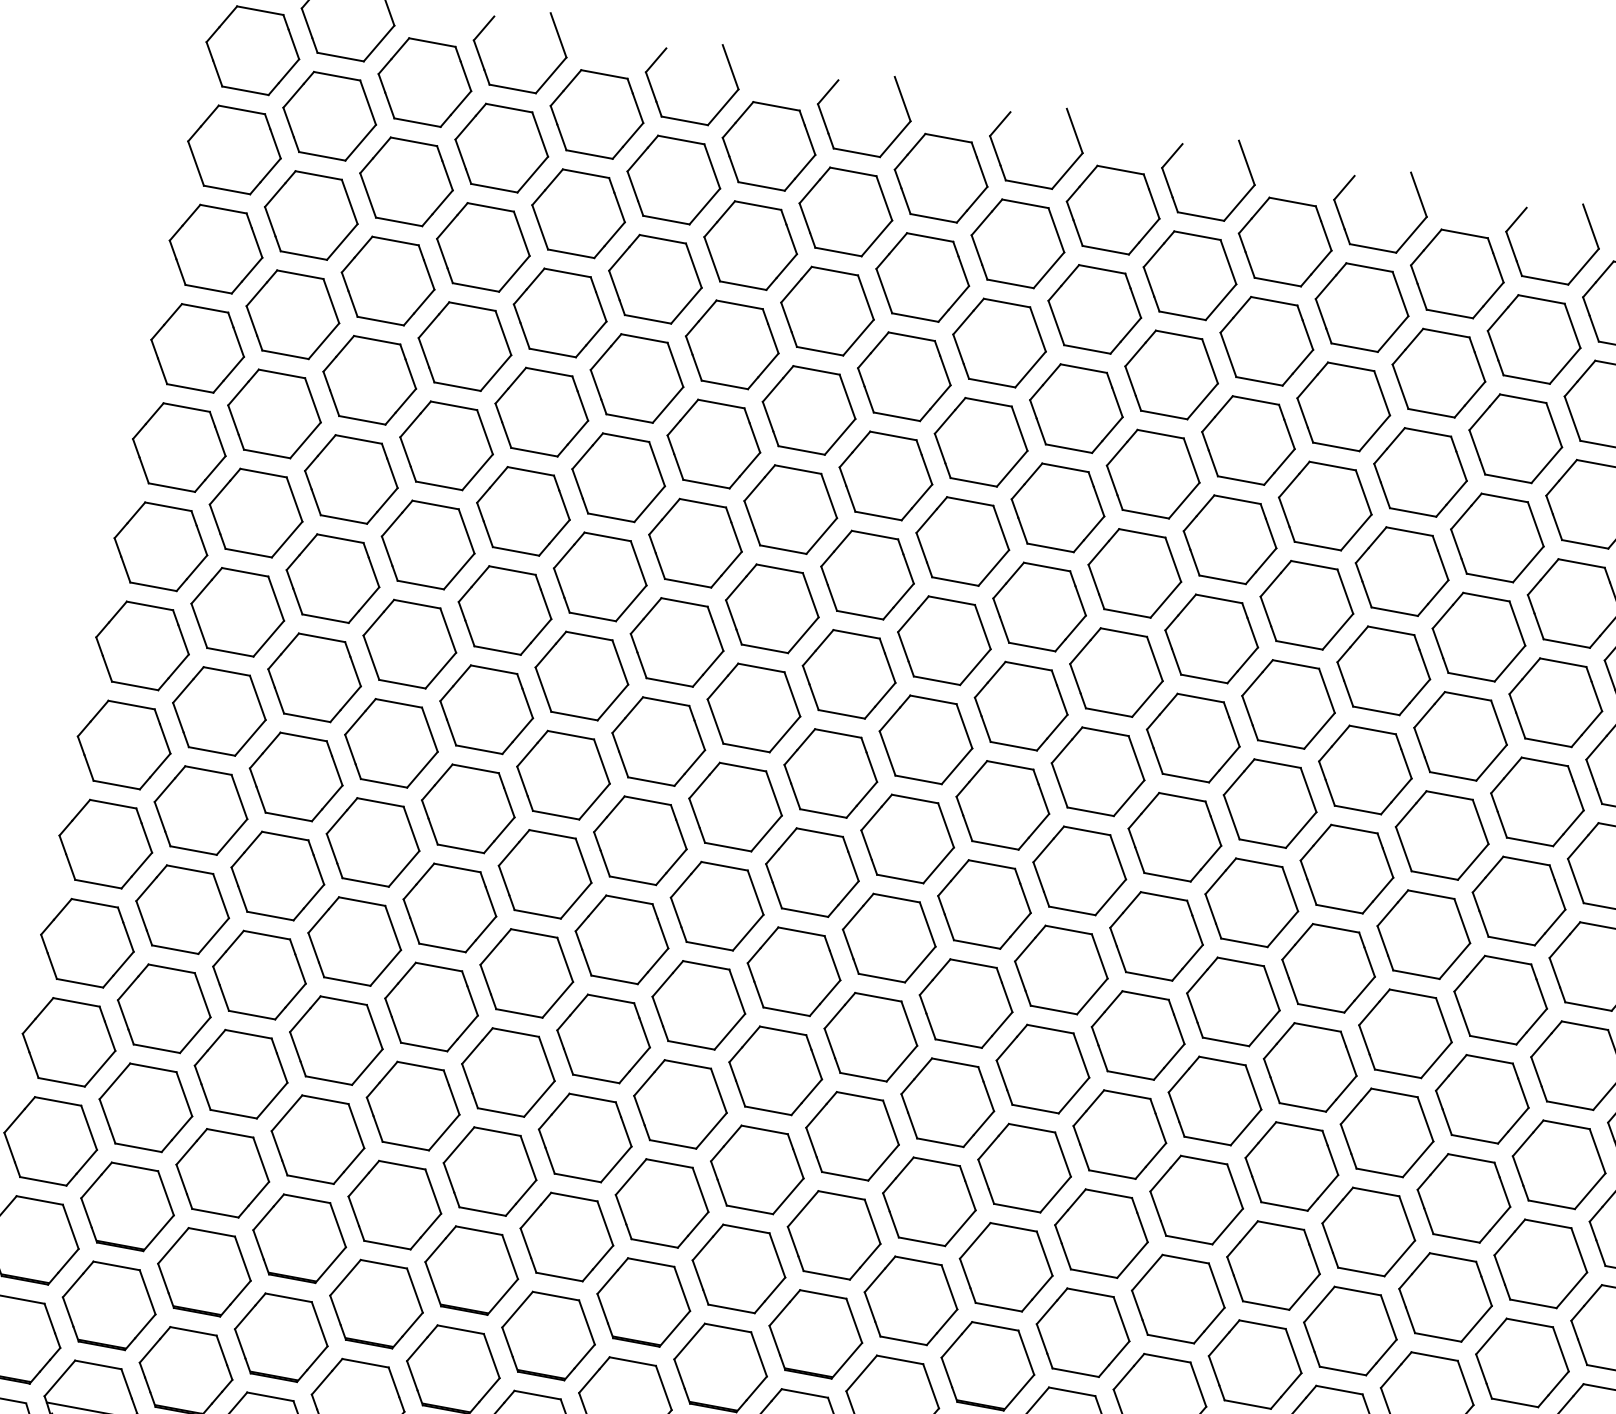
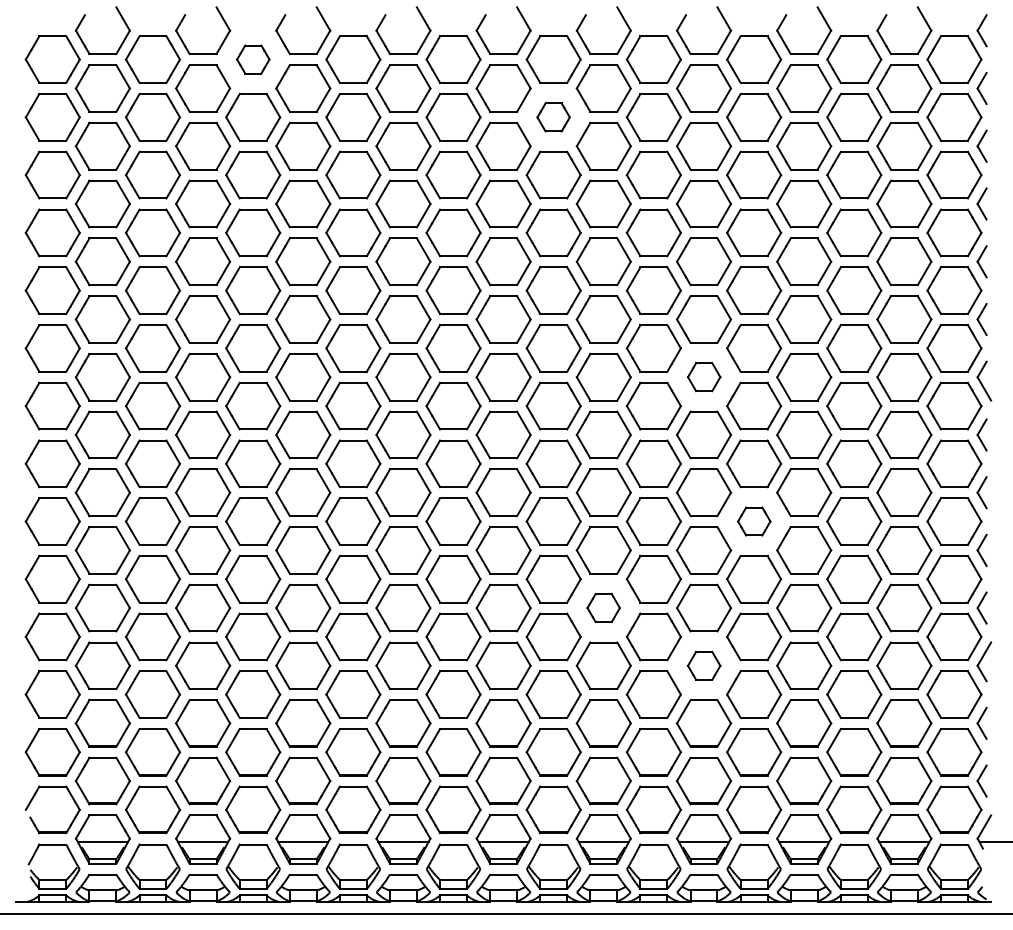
part: (597, 114) -> (253, 59), size x0.6
part: (1094, 309) -> (553, 117), size x0.6
part: (1271, 802) -> (704, 376), size x0.6
part: (1310, 1067) -> (754, 521), size x0.6
part: (1024, 1167) -> (603, 607), size x0.6
part: (1179, 1298) -> (704, 665), size x0.6

